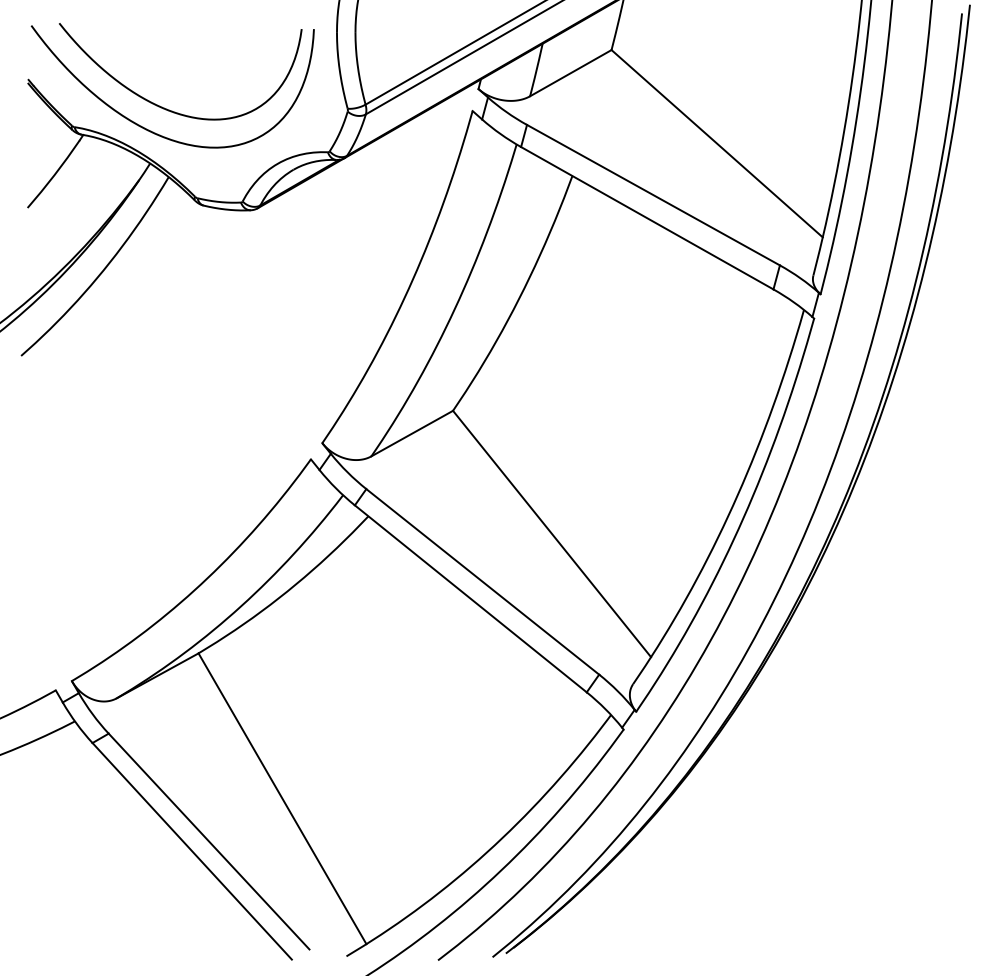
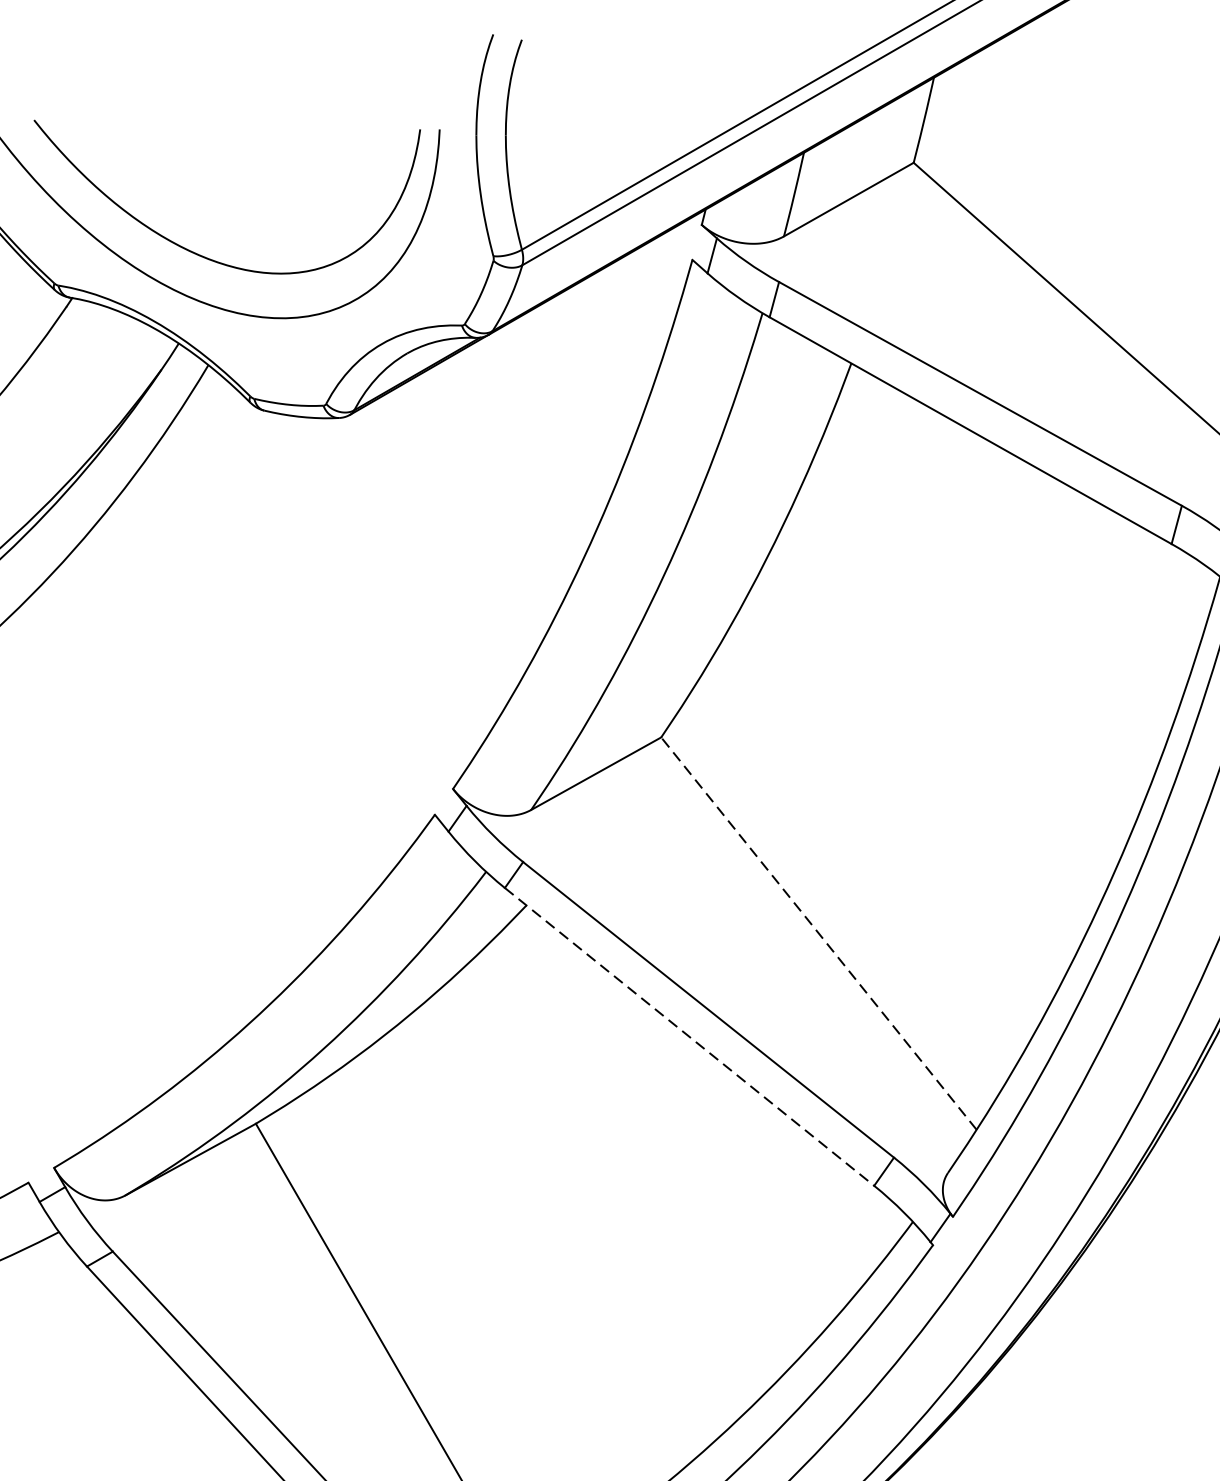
line: (551, 533) -> (818, 932), solid -> dashed
line: (470, 598) -> (689, 1036), solid -> dashed

